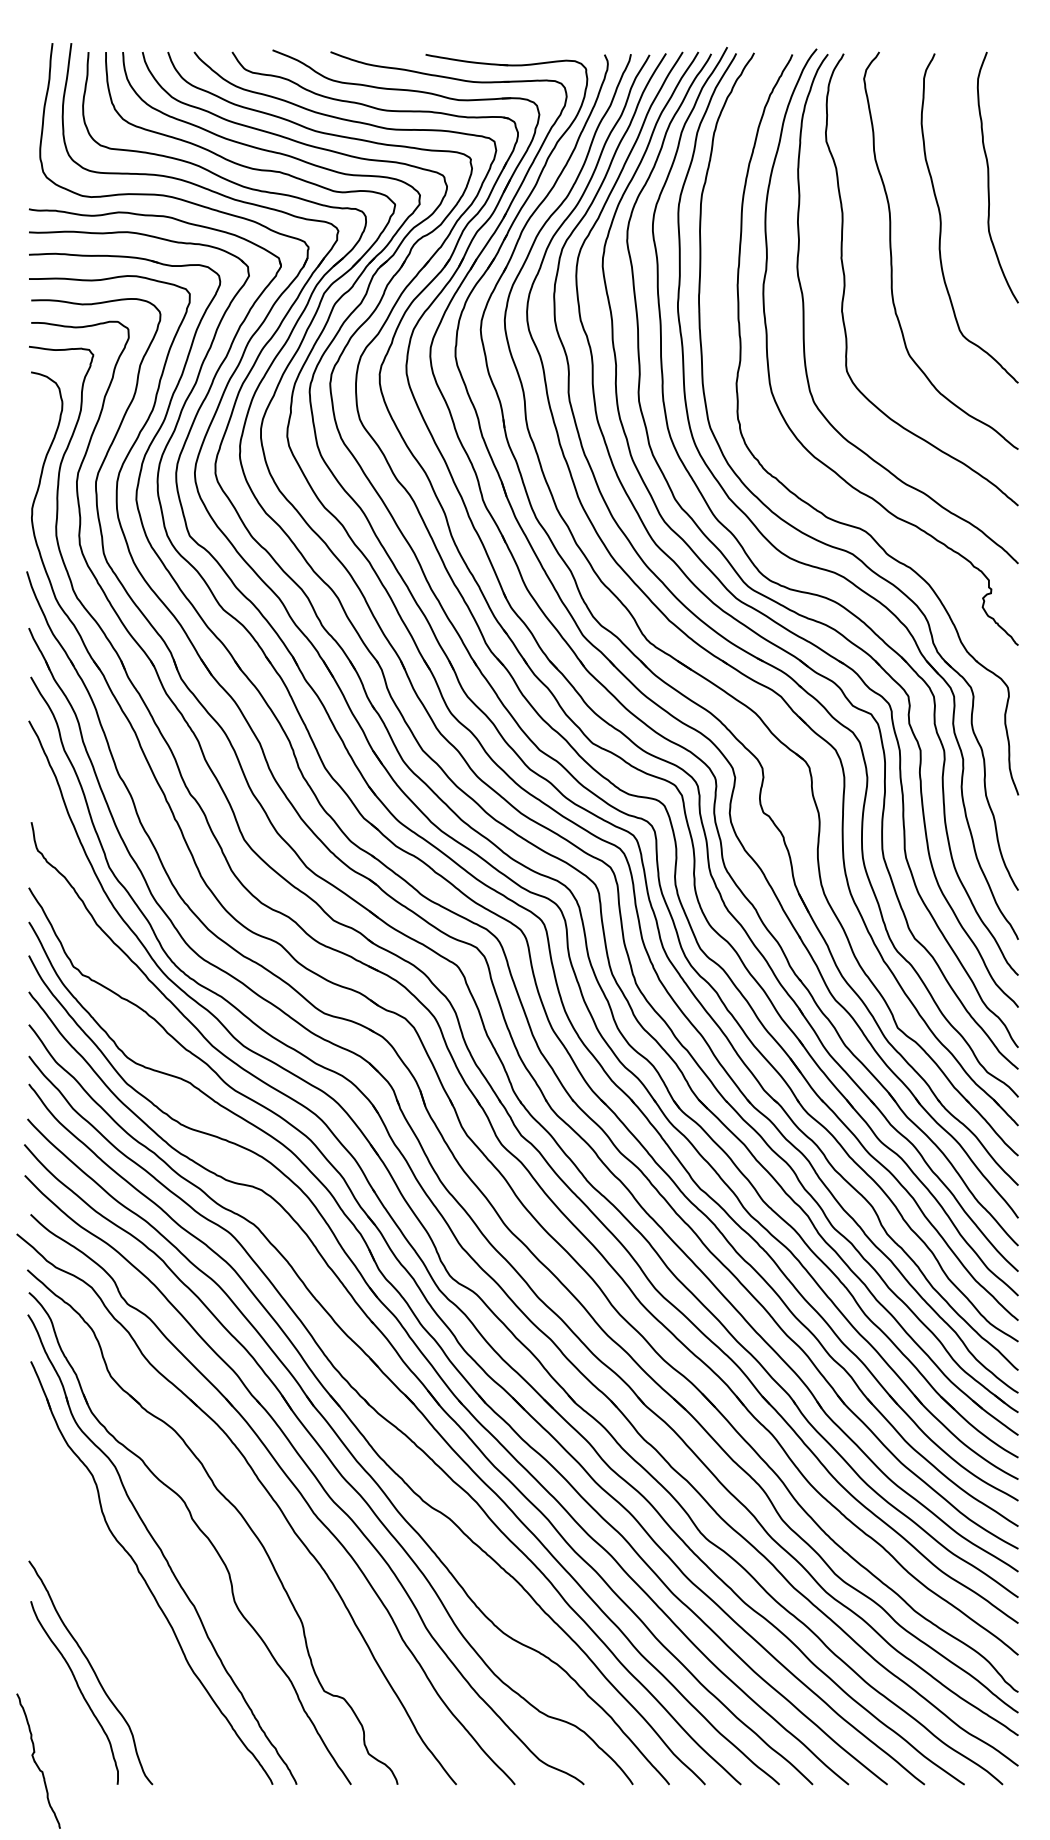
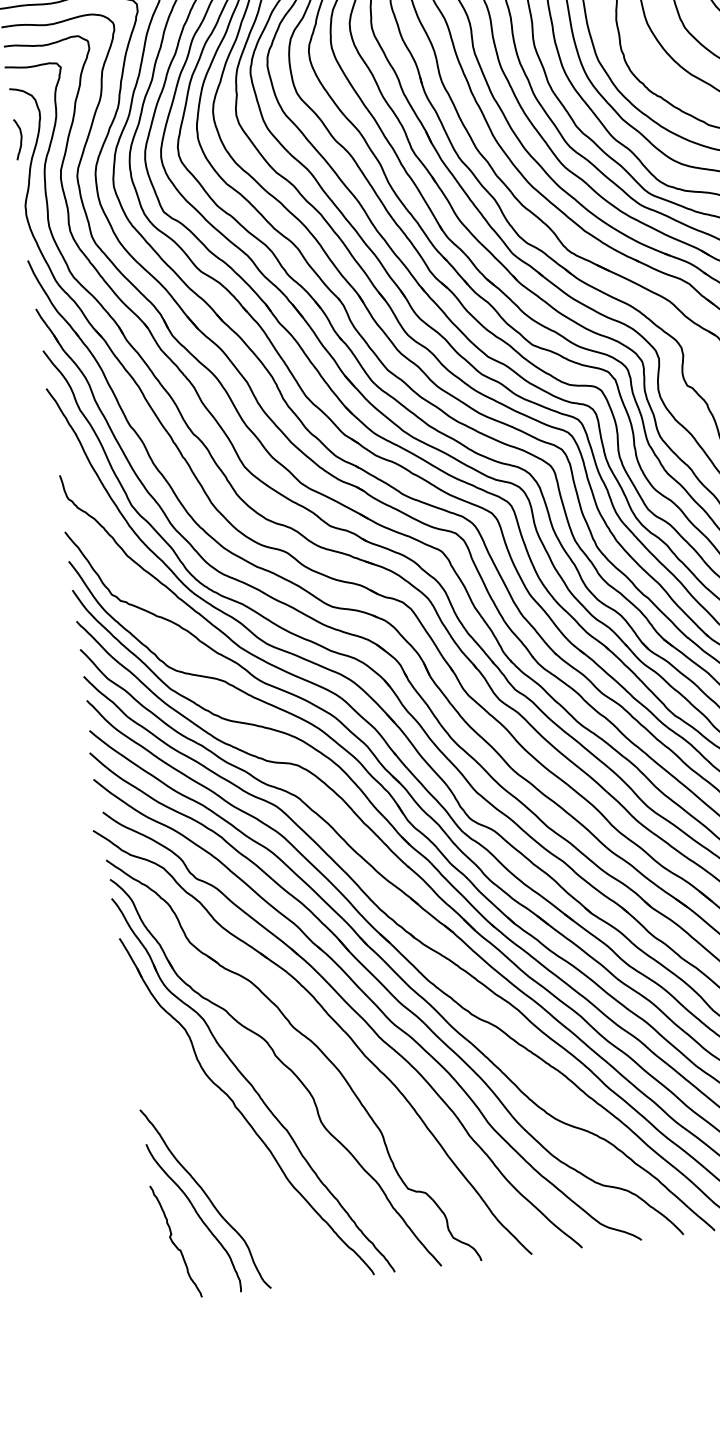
curve: (36, 431) -> (20, 139), added
curve: (36, 1762) -> (174, 1243), moved

